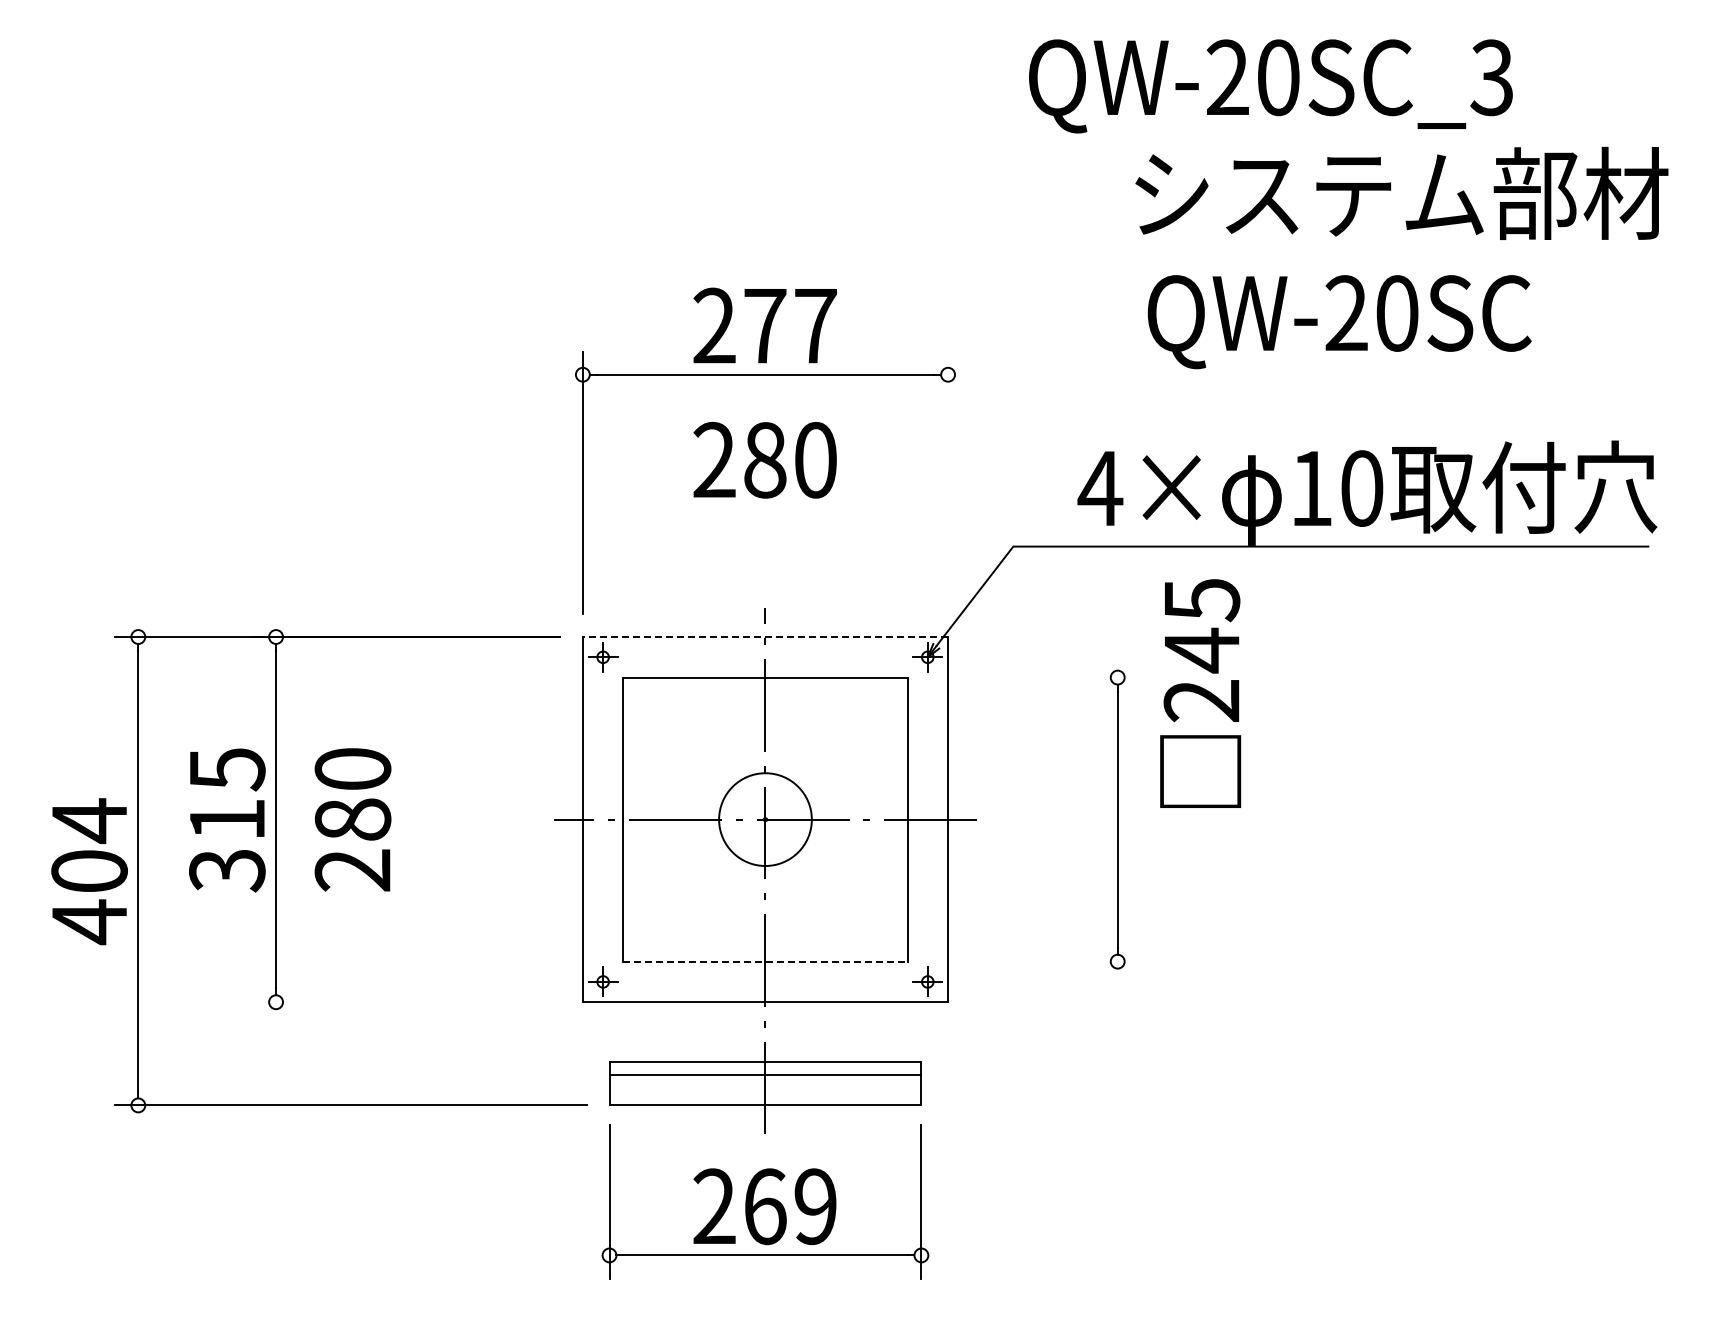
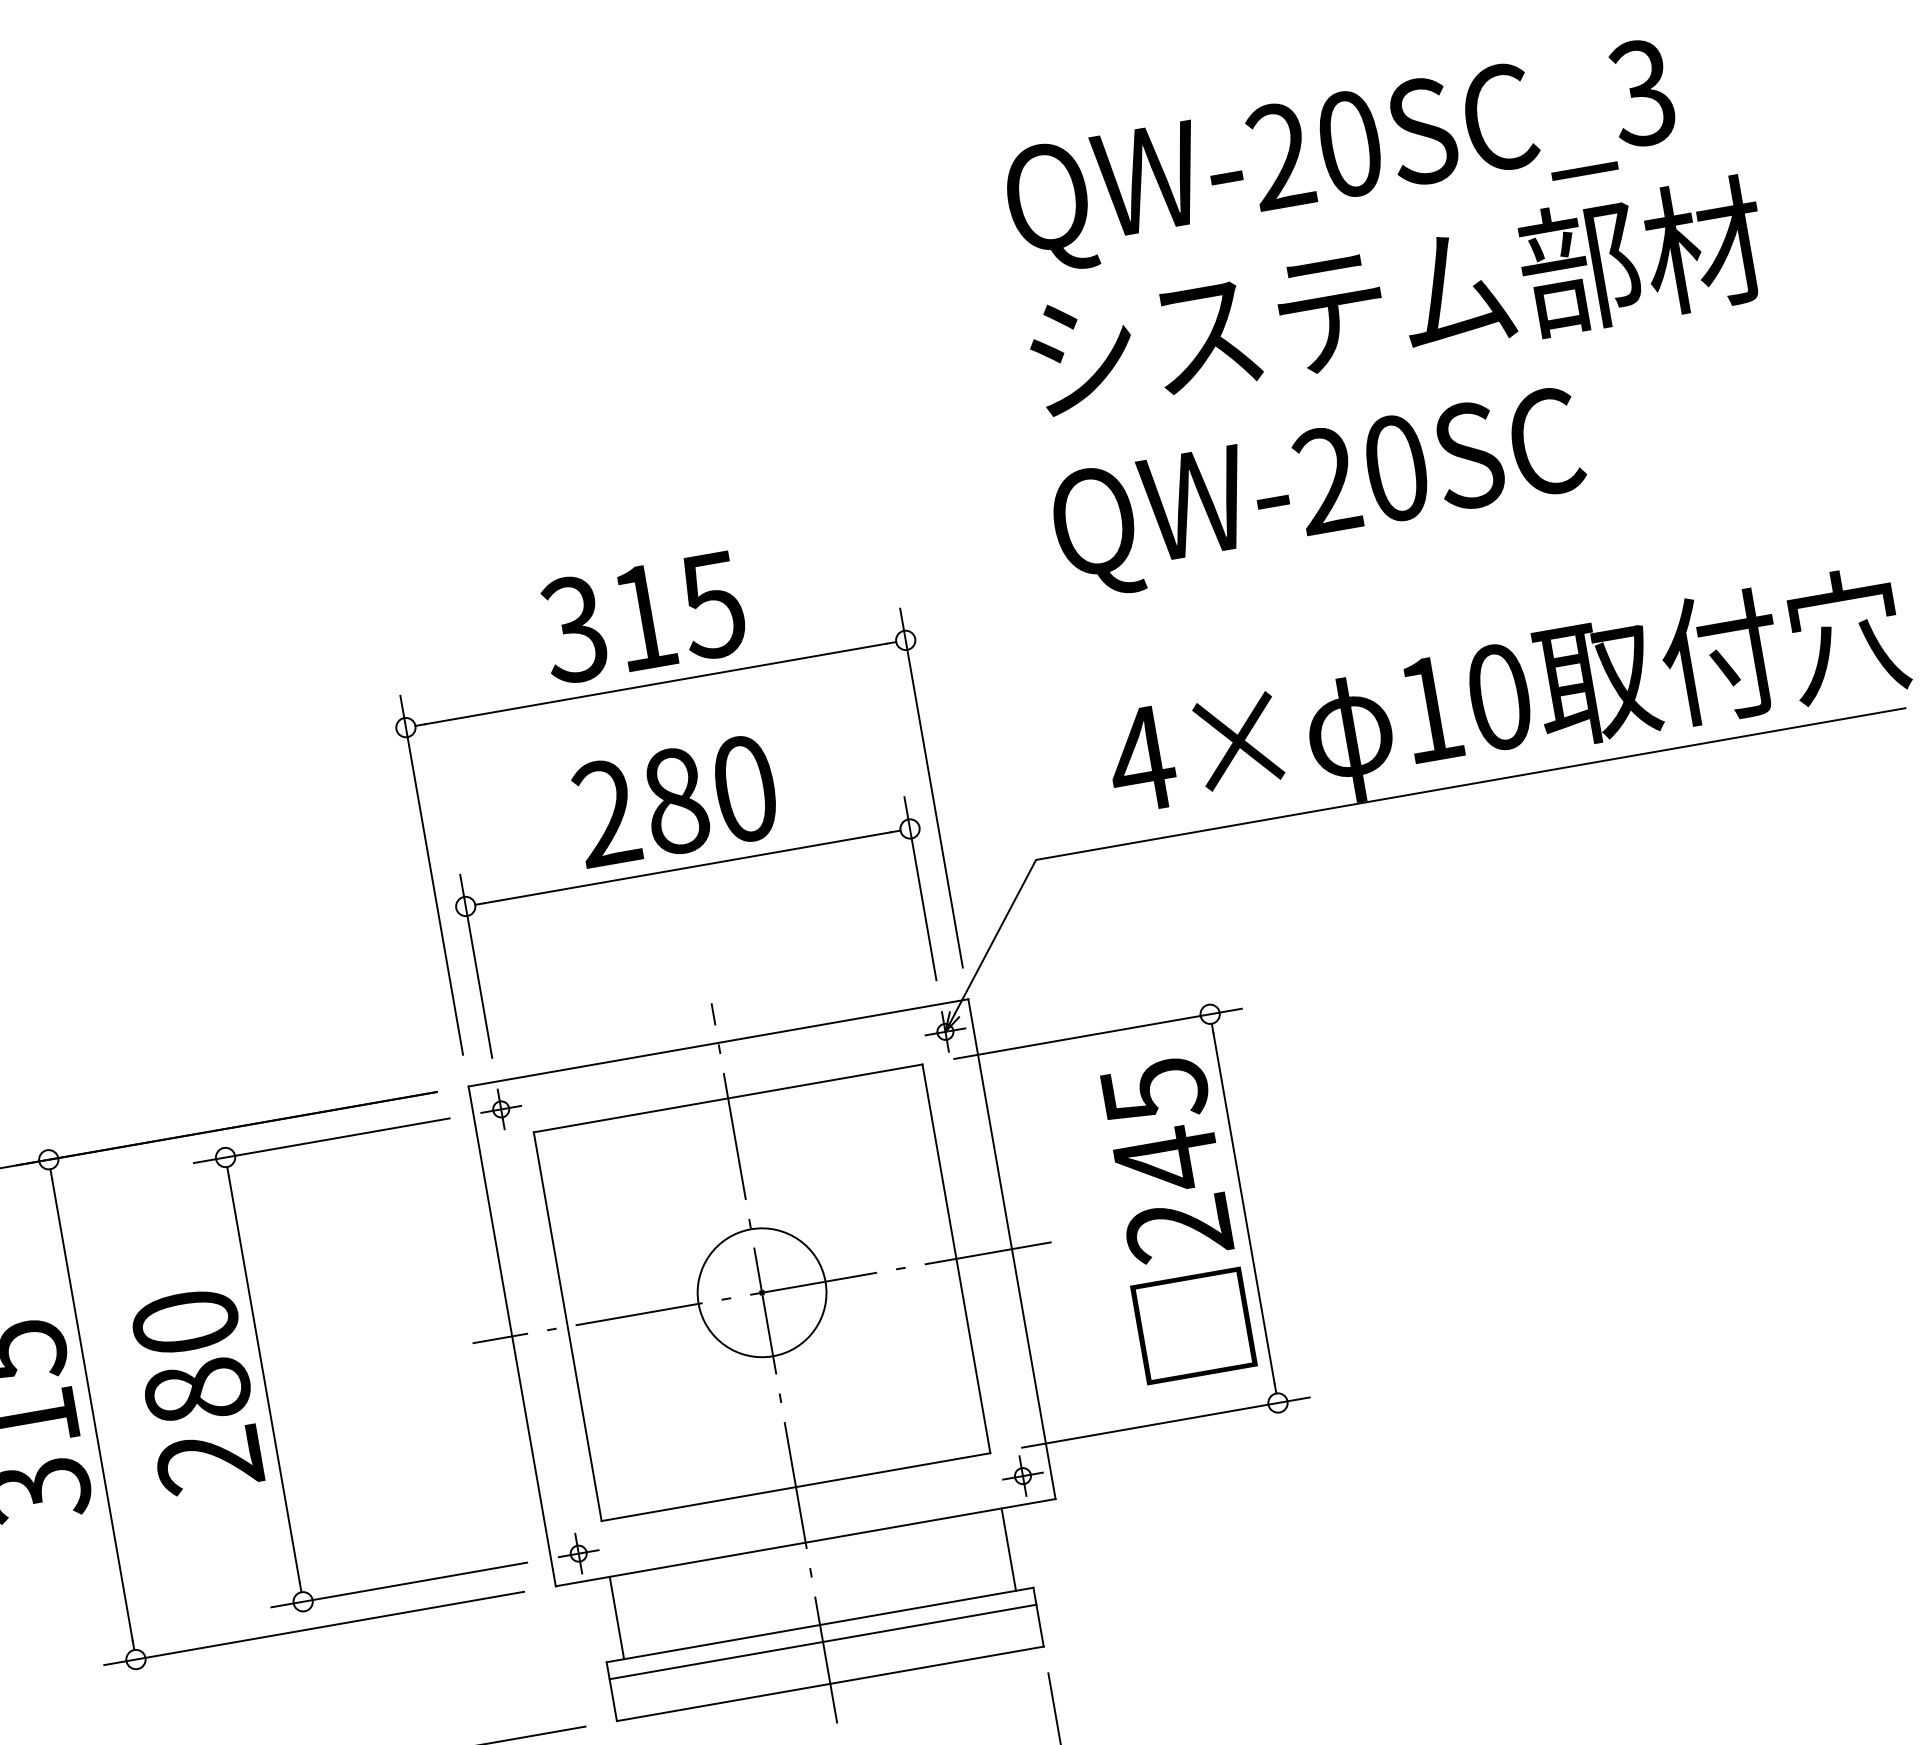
text: (1270, 86) -> (1341, 157), moved
text: (1401, 192) -> (1396, 297), moved
text: (1339, 322) -> (1319, 494), moved
text: (764, 325) -> (642, 616), 277 -> 315
line: (948, 482) -> (932, 787), added
part: (765, 509) -> (688, 868), added
line: (765, 637) -> (718, 1043), dashed -> solid
line: (1035, 677) -> (1097, 1033), added
text: (1200, 693) -> (1175, 1219), moved
part: (402, 819) -> (265, 1379), added
line: (765, 961) -> (796, 1486), dashed -> solid
line: (1035, 961) -> (1165, 1422), added
line: (405, 1002) -> (313, 1629), added
line: (622, 1032) -> (617, 1618), added
line: (908, 1032) -> (1008, 1549), added

